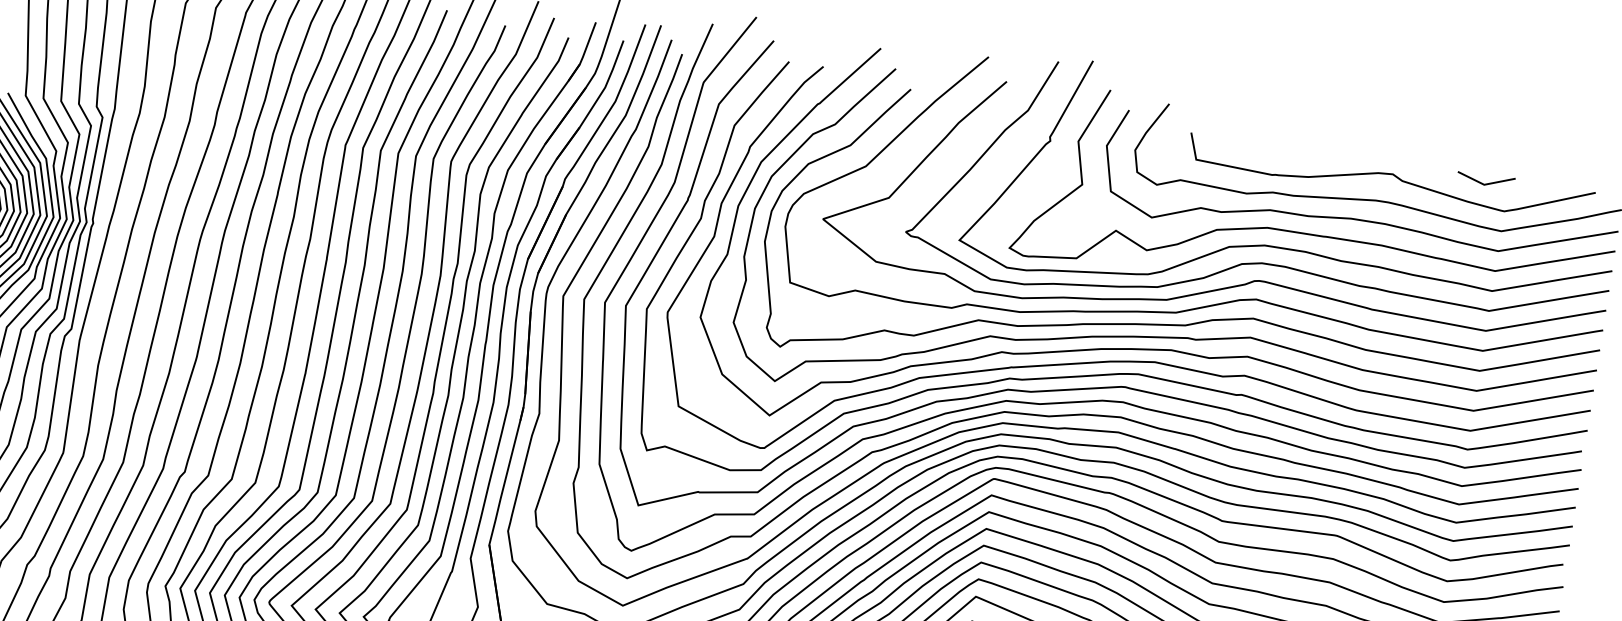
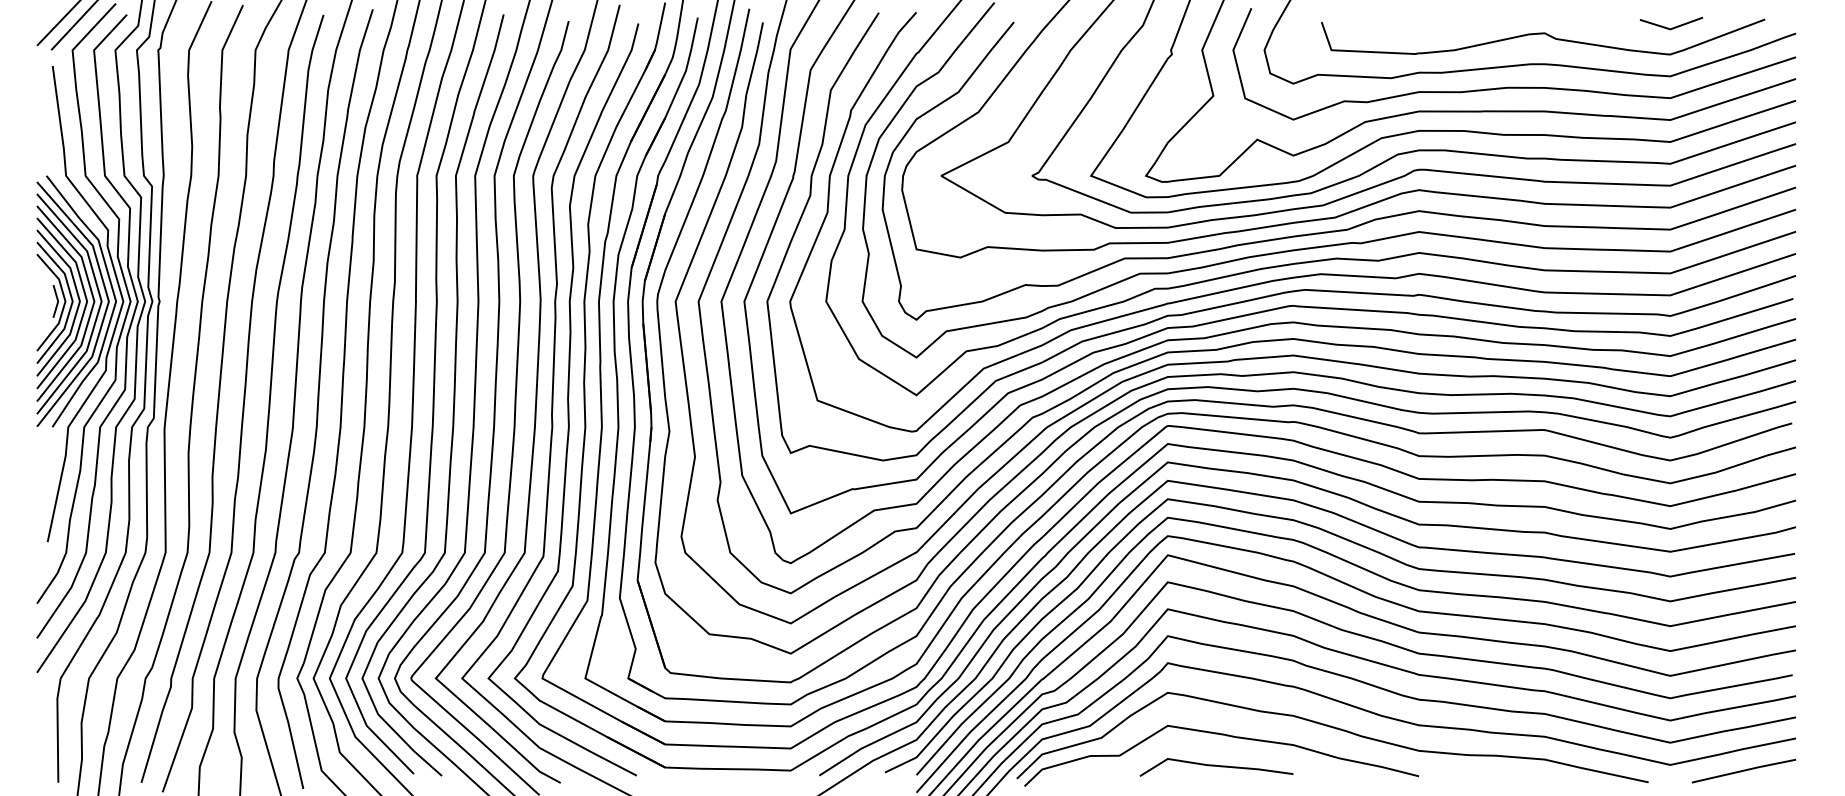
line: (1486, 183) -> (1672, 27), moved

